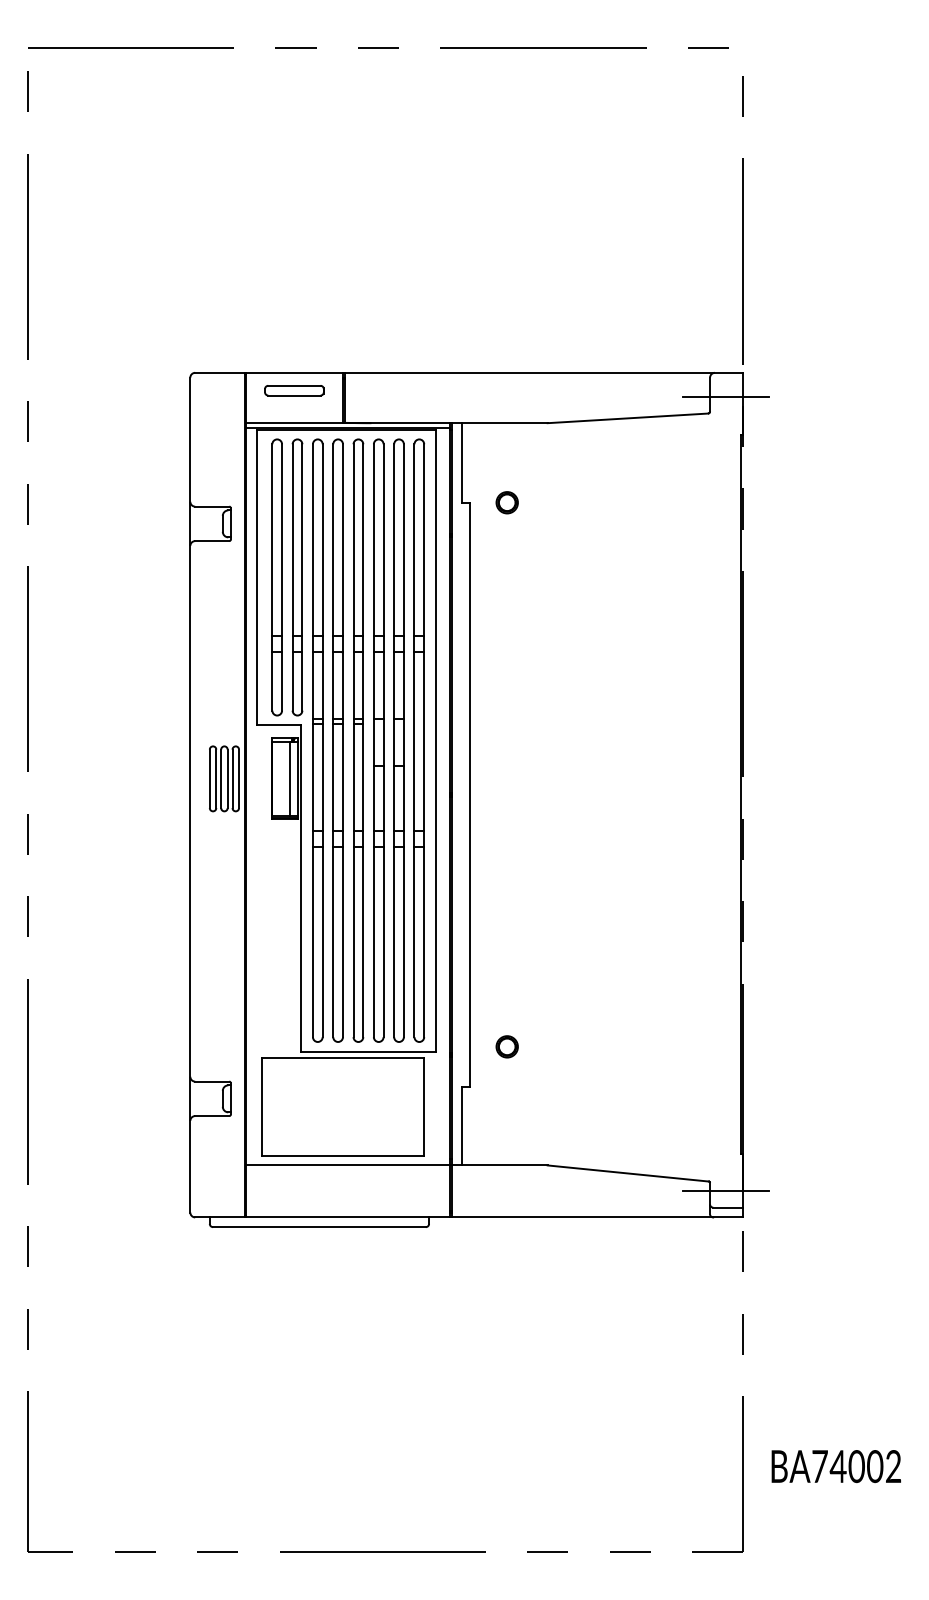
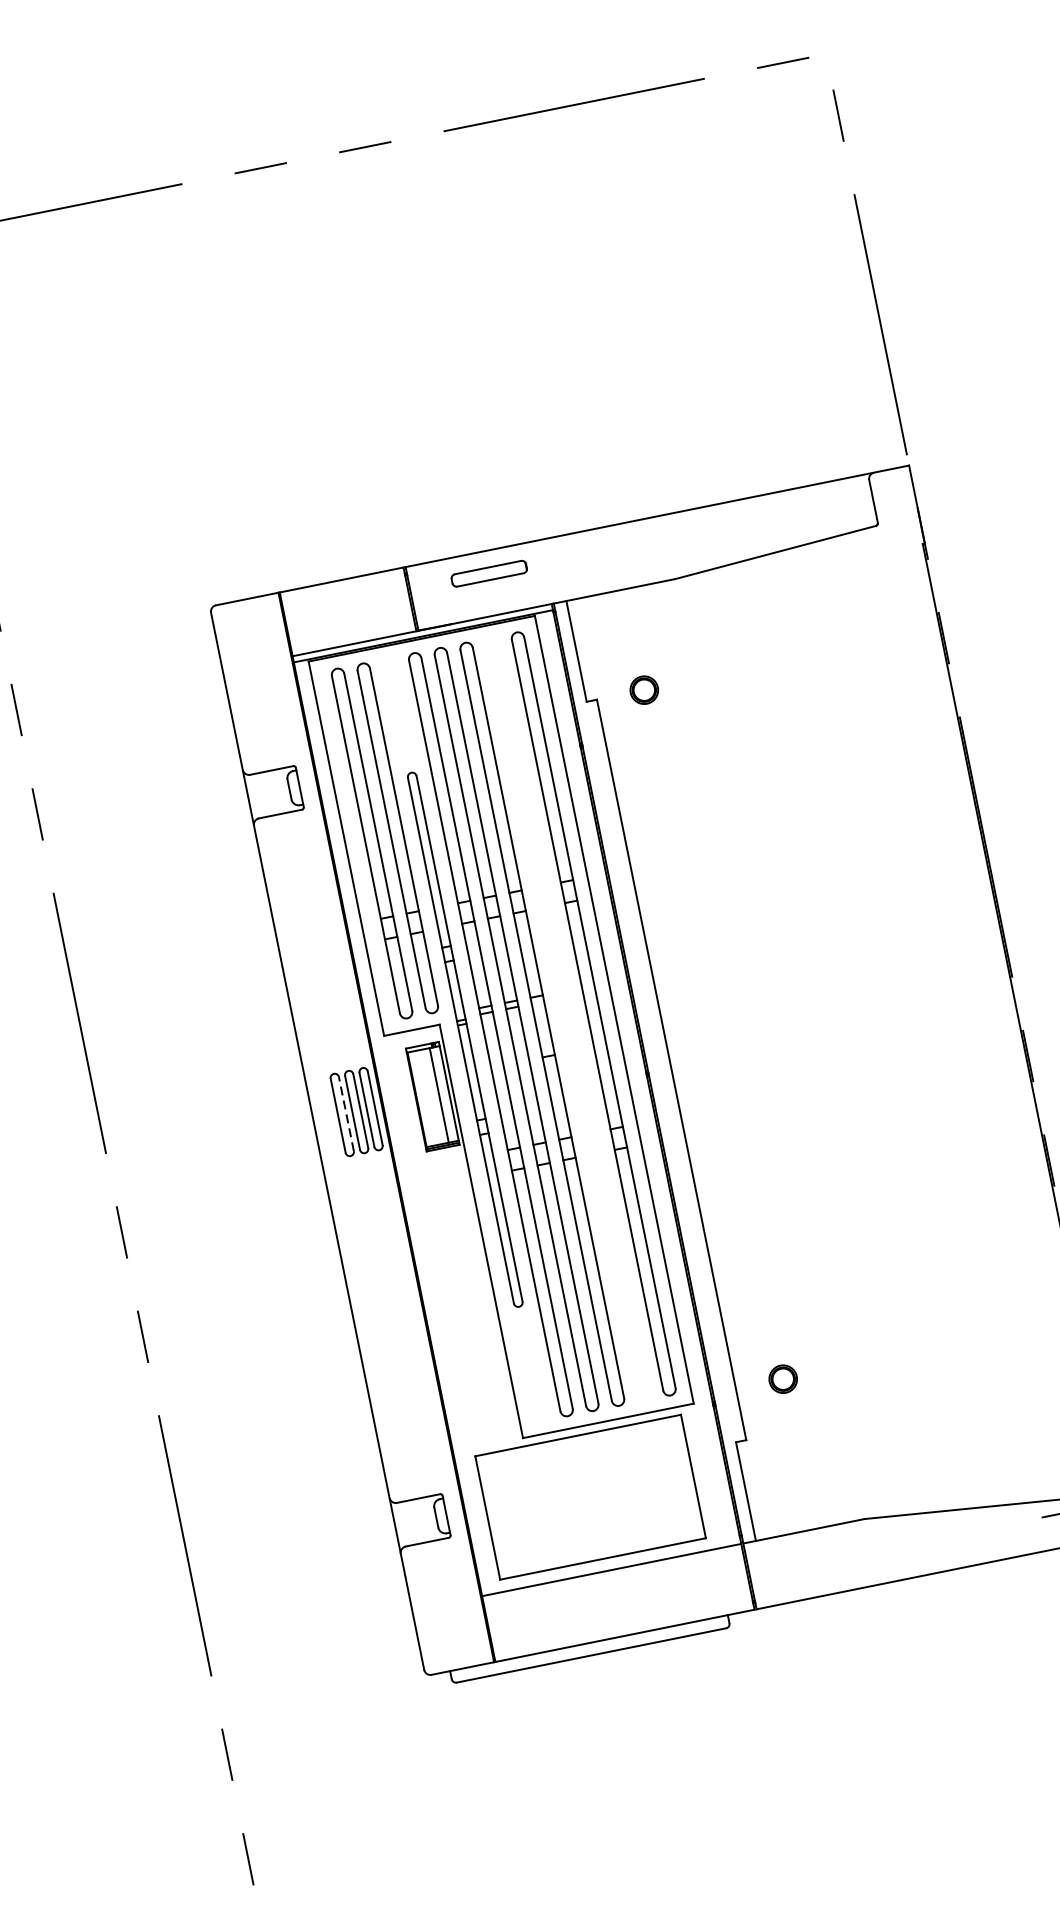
part: (294, 390) -> (489, 573), moved
line: (725, 397) -> (893, 501), removed
part: (317, 740) -> (464, 1039), size x0.7
part: (398, 740) -> (567, 1019), removed
line: (216, 778) -> (346, 1113), solid -> dashed

